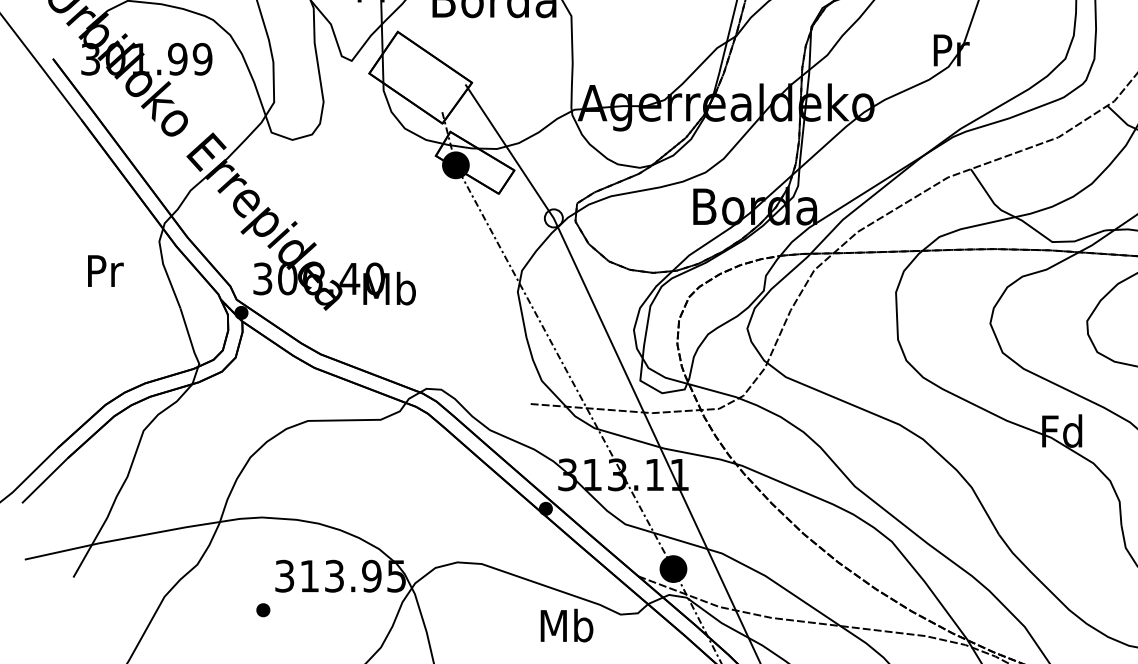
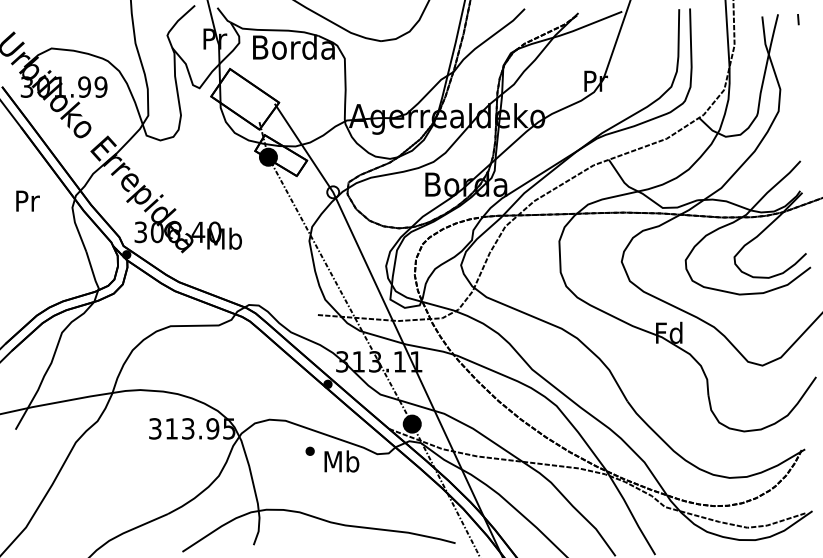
text: (104, 270) -> (27, 200), moved
part: (262, 608) -> (309, 450), moved

